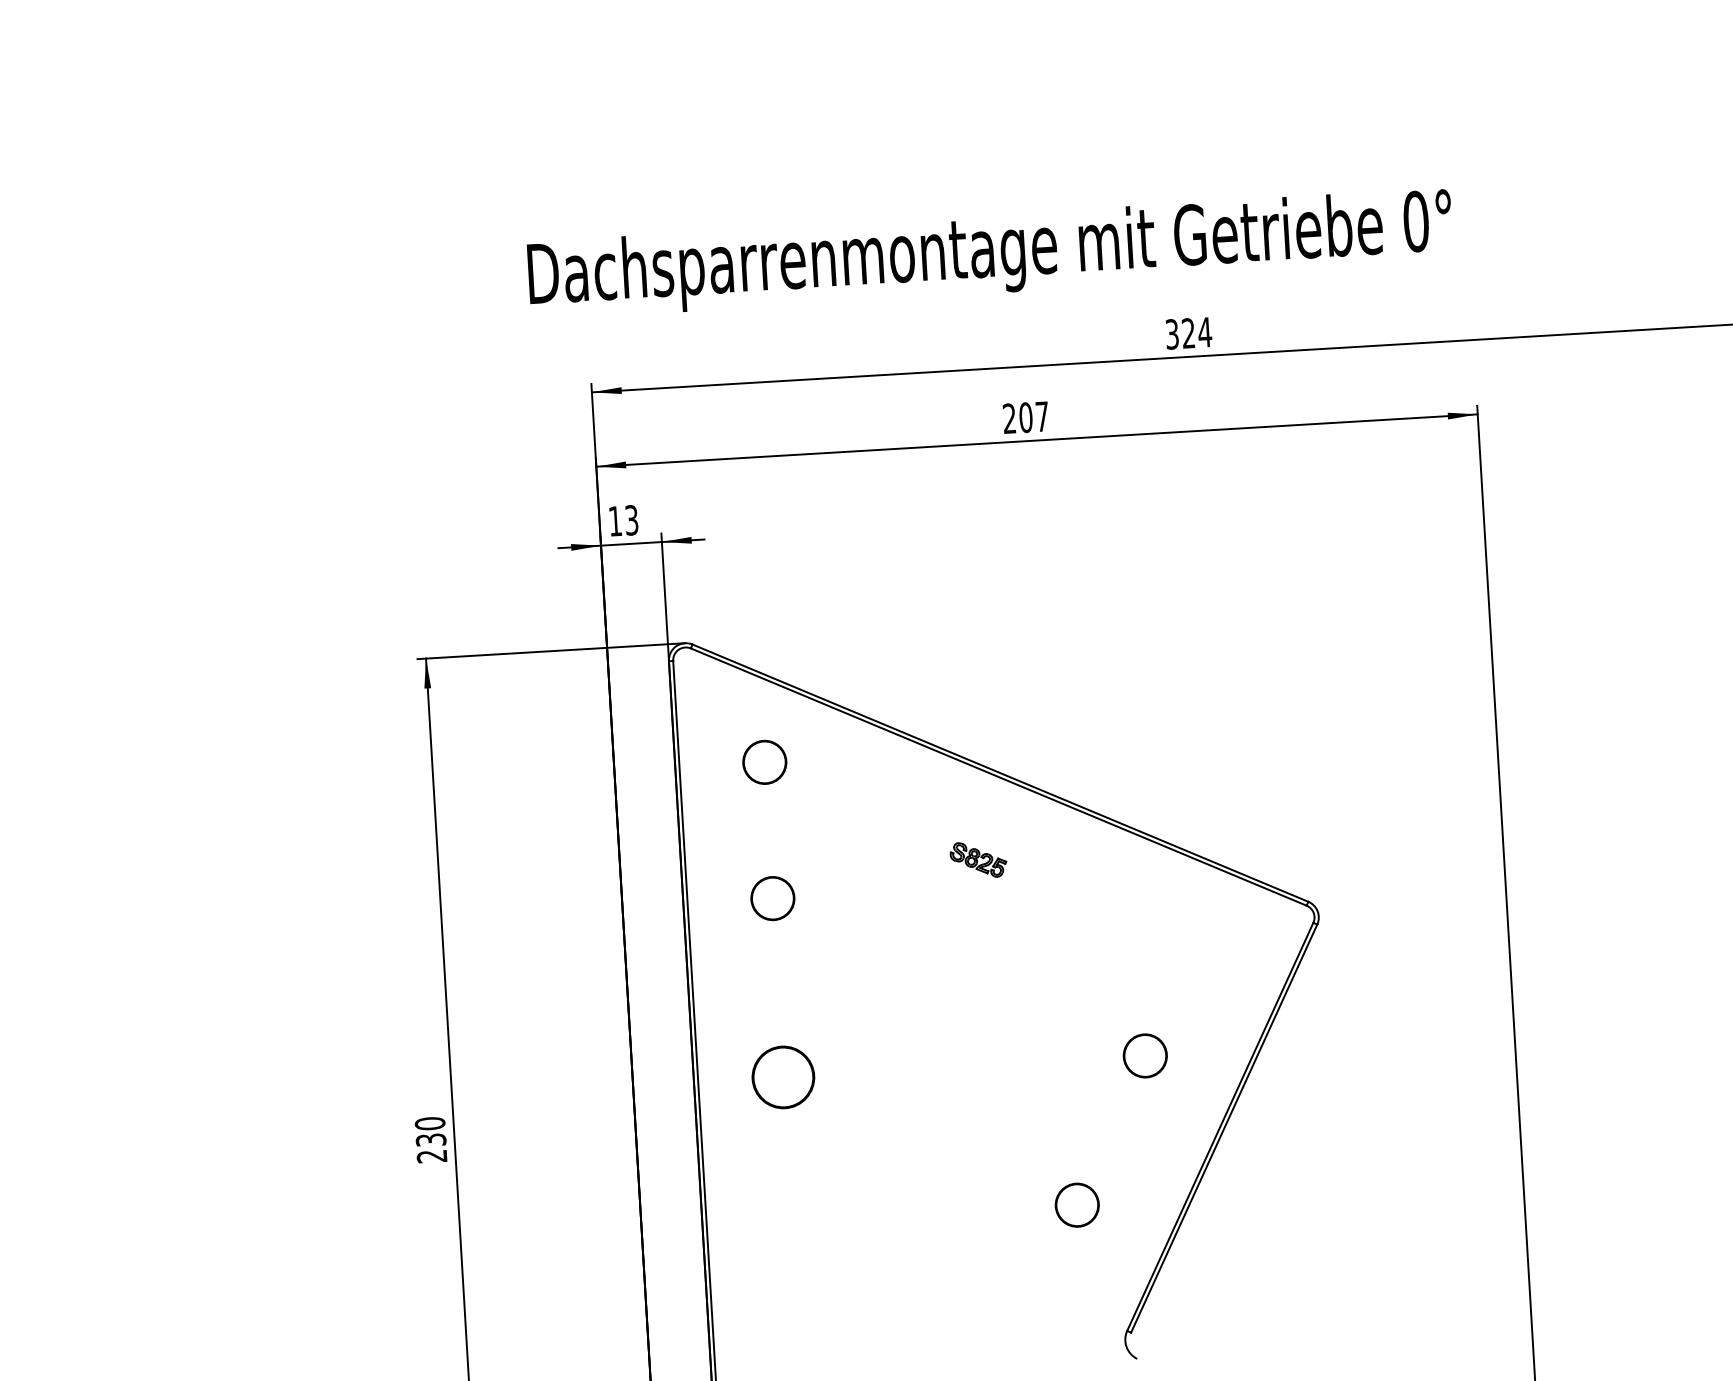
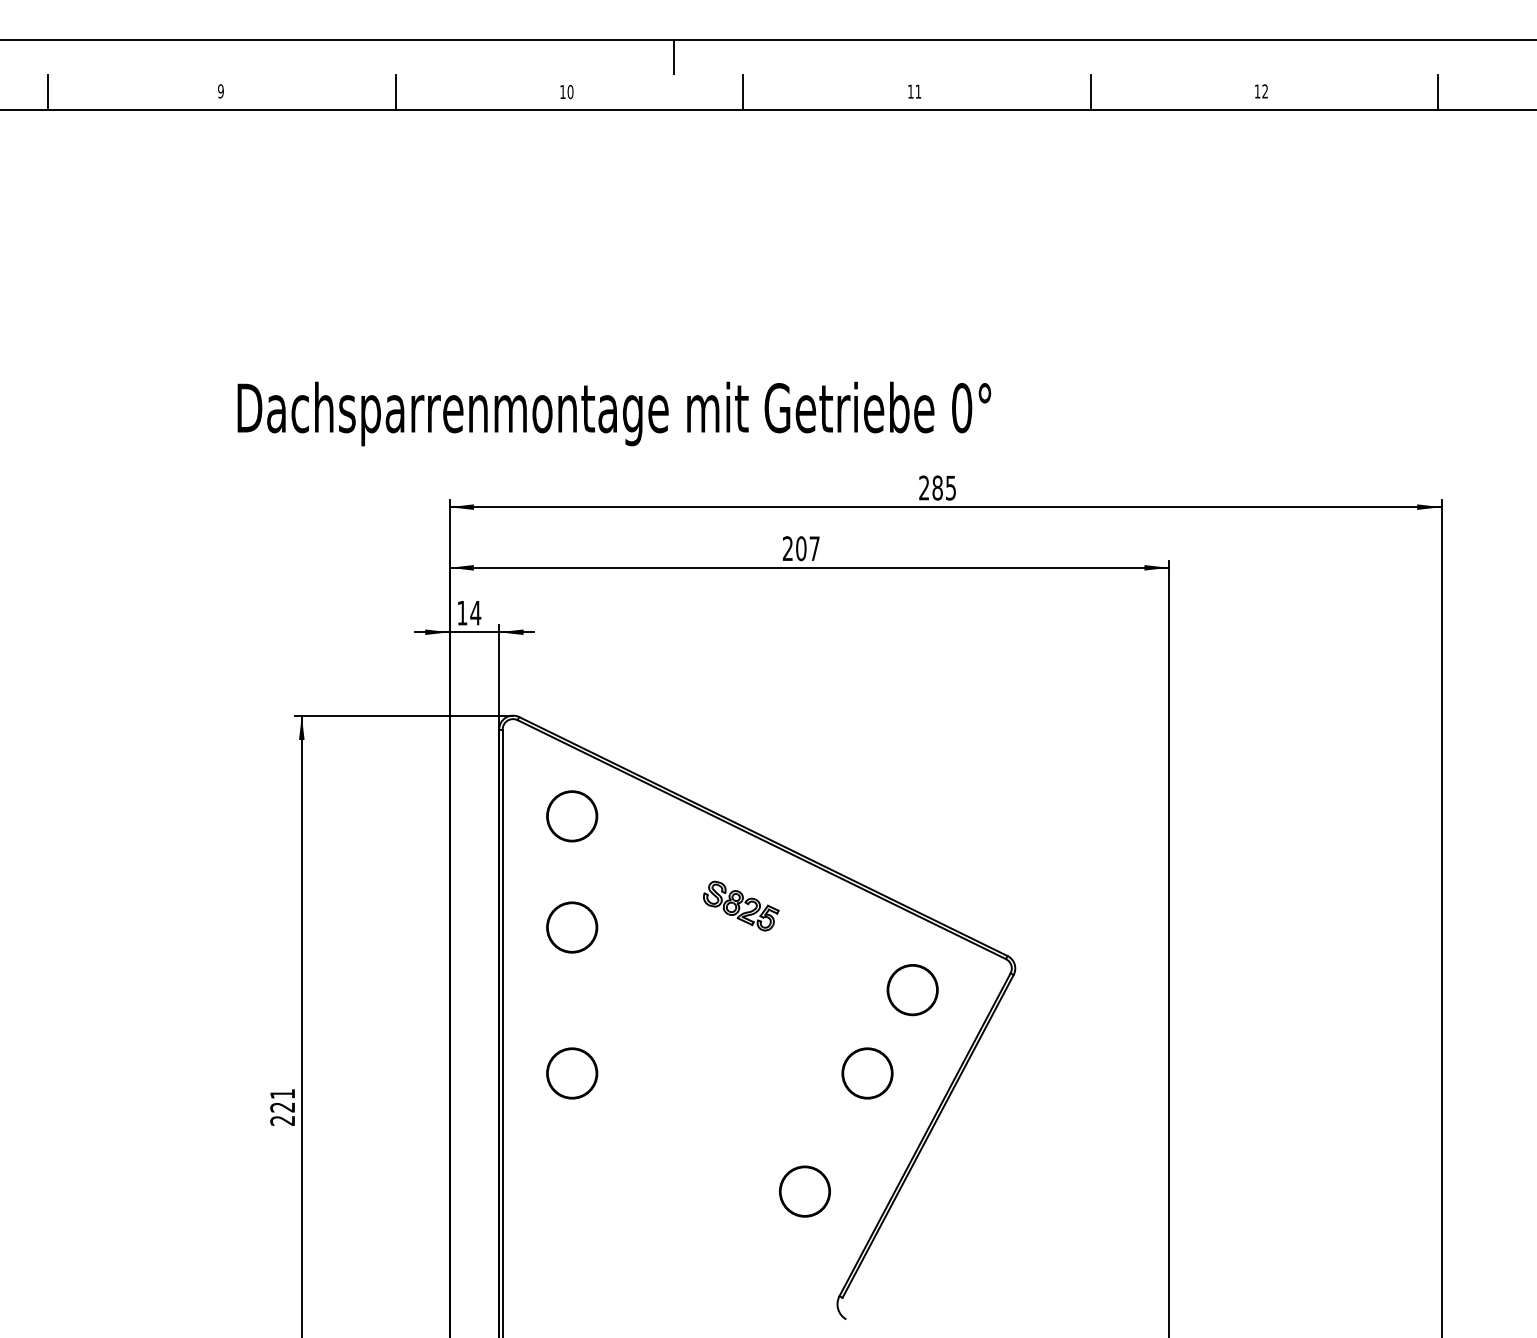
text: (990, 253) -> (614, 413), moved
text: (1188, 332) -> (937, 487), 324 -> 285
text: (631, 519) -> (475, 612), 13 -> 14
circle: (765, 762) -> (572, 816), size x1.43
part: (978, 859) -> (741, 905), size x1.67
circle: (773, 898) -> (572, 927), size x1.43
circle: (1194, 950) -> (912, 990), added
circle: (1145, 1055) -> (867, 1073), size x1.43
text: (430, 1131) -> (282, 1100), 230 -> 221
circle: (1076, 1205) -> (804, 1191), size x1.43

